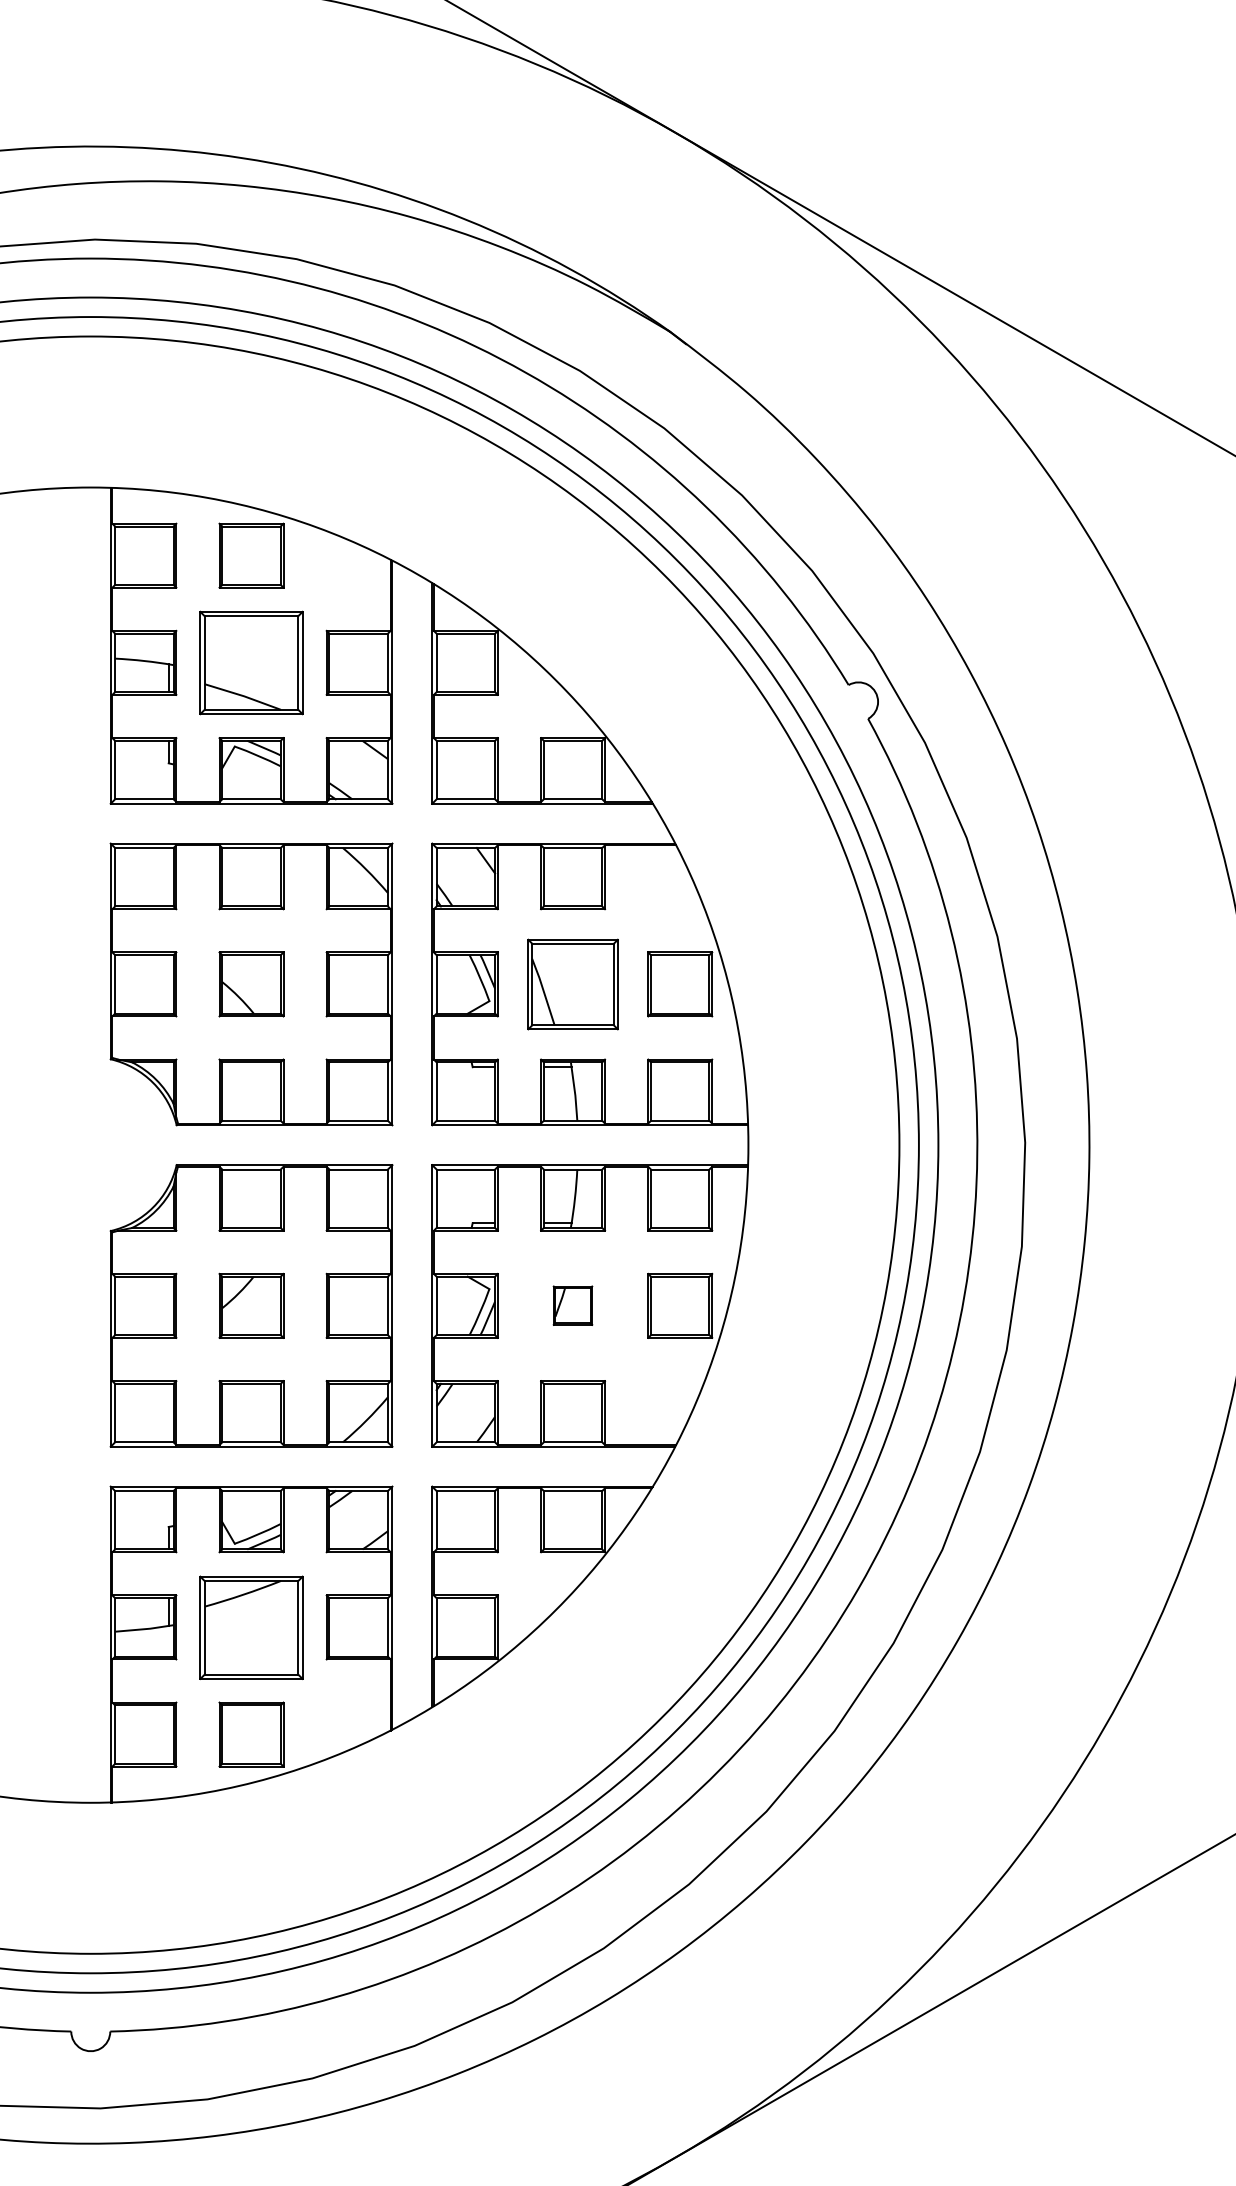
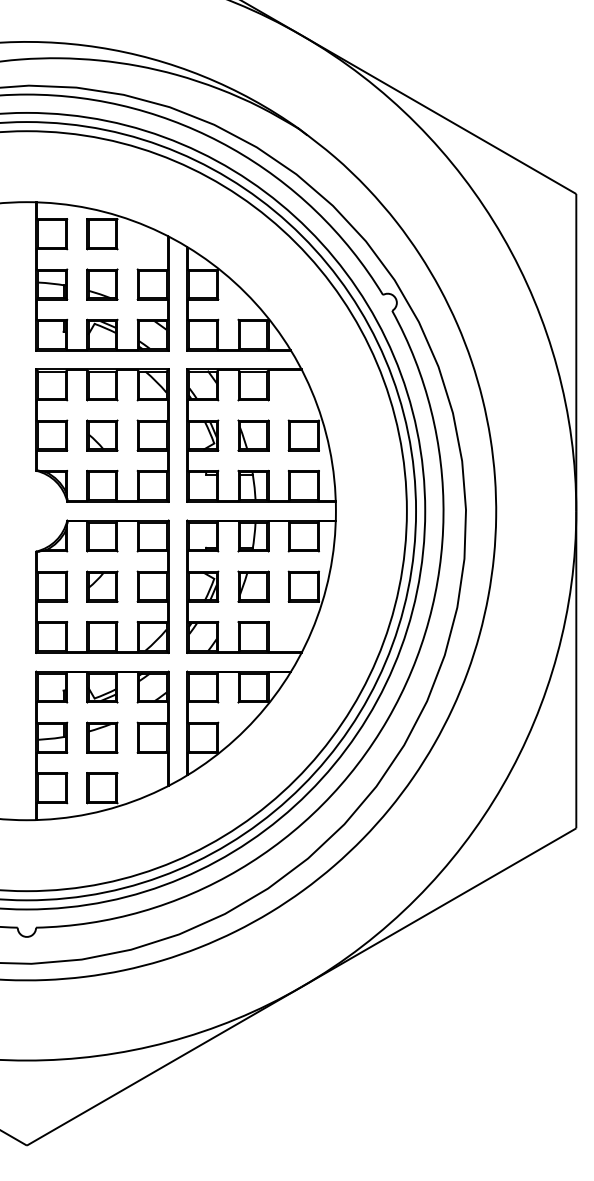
part: (251, 662) -> (102, 284), size x0.62
part: (572, 984) -> (253, 435), size x0.71
part: (572, 1305) -> (253, 586), size x1.67
part: (251, 1626) -> (102, 737), size x0.62

